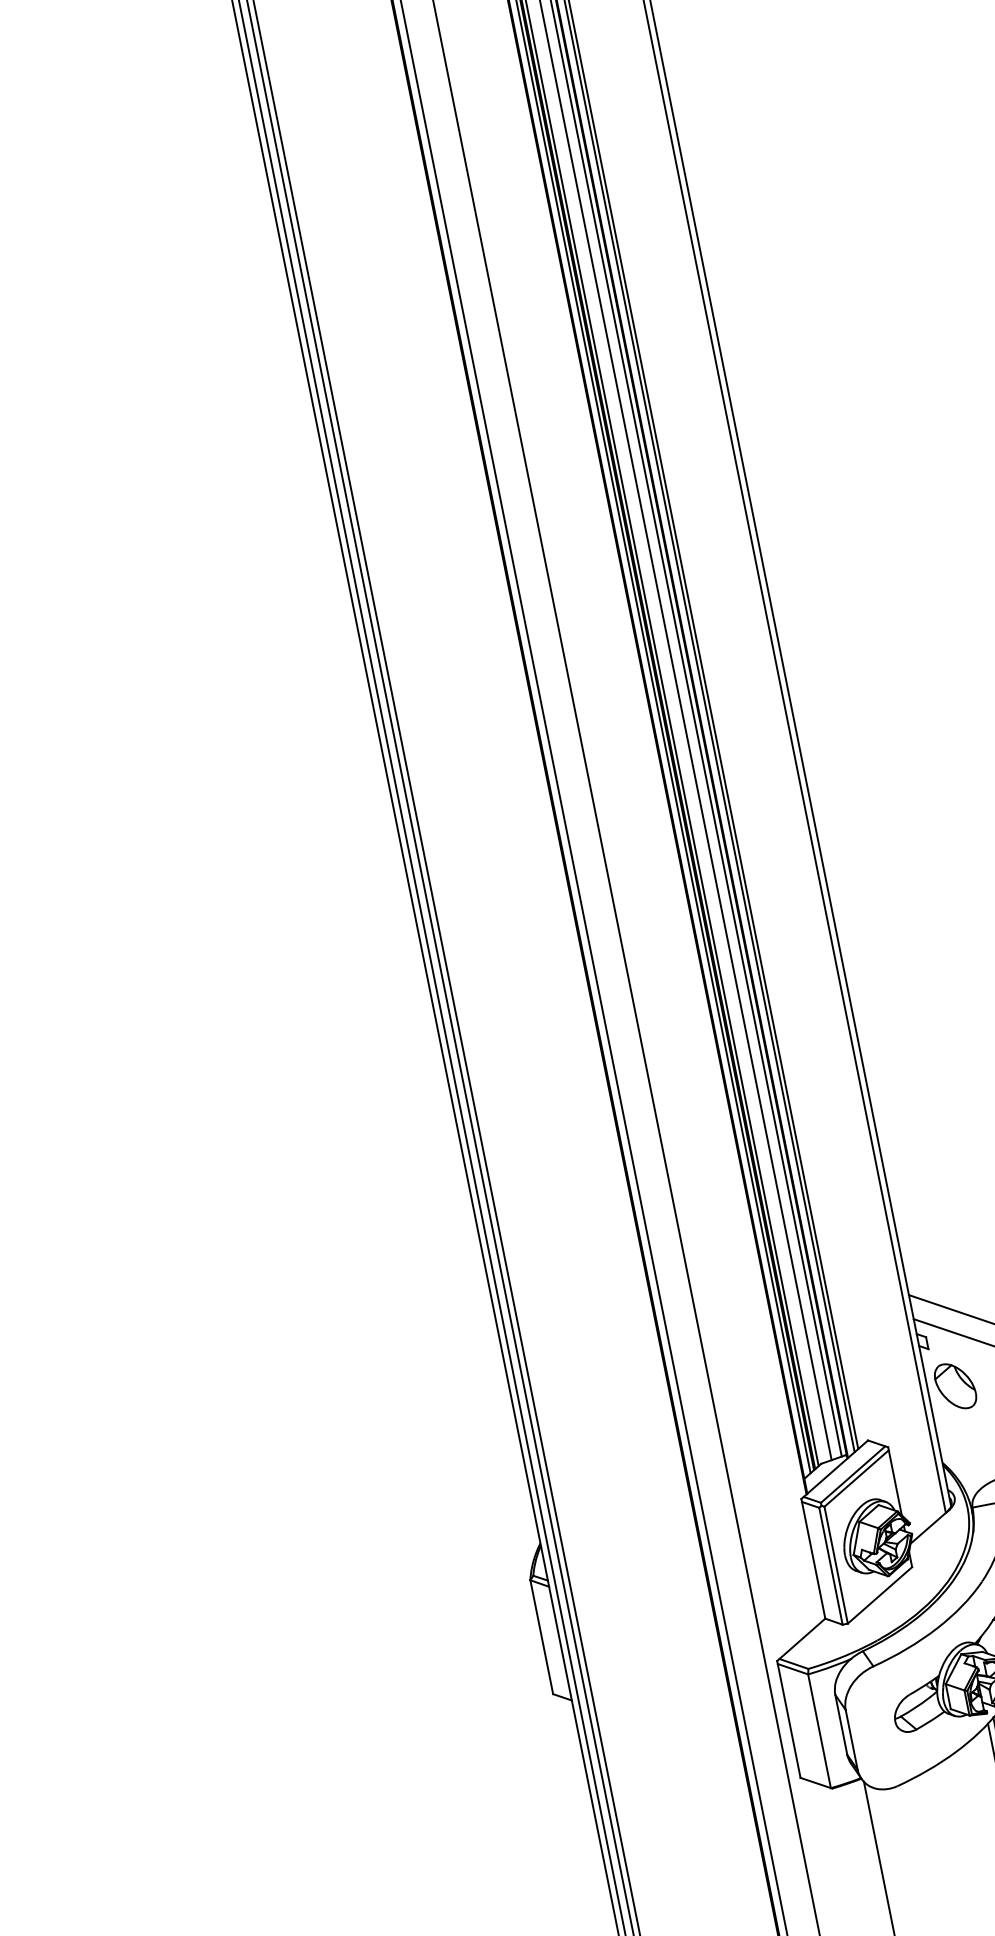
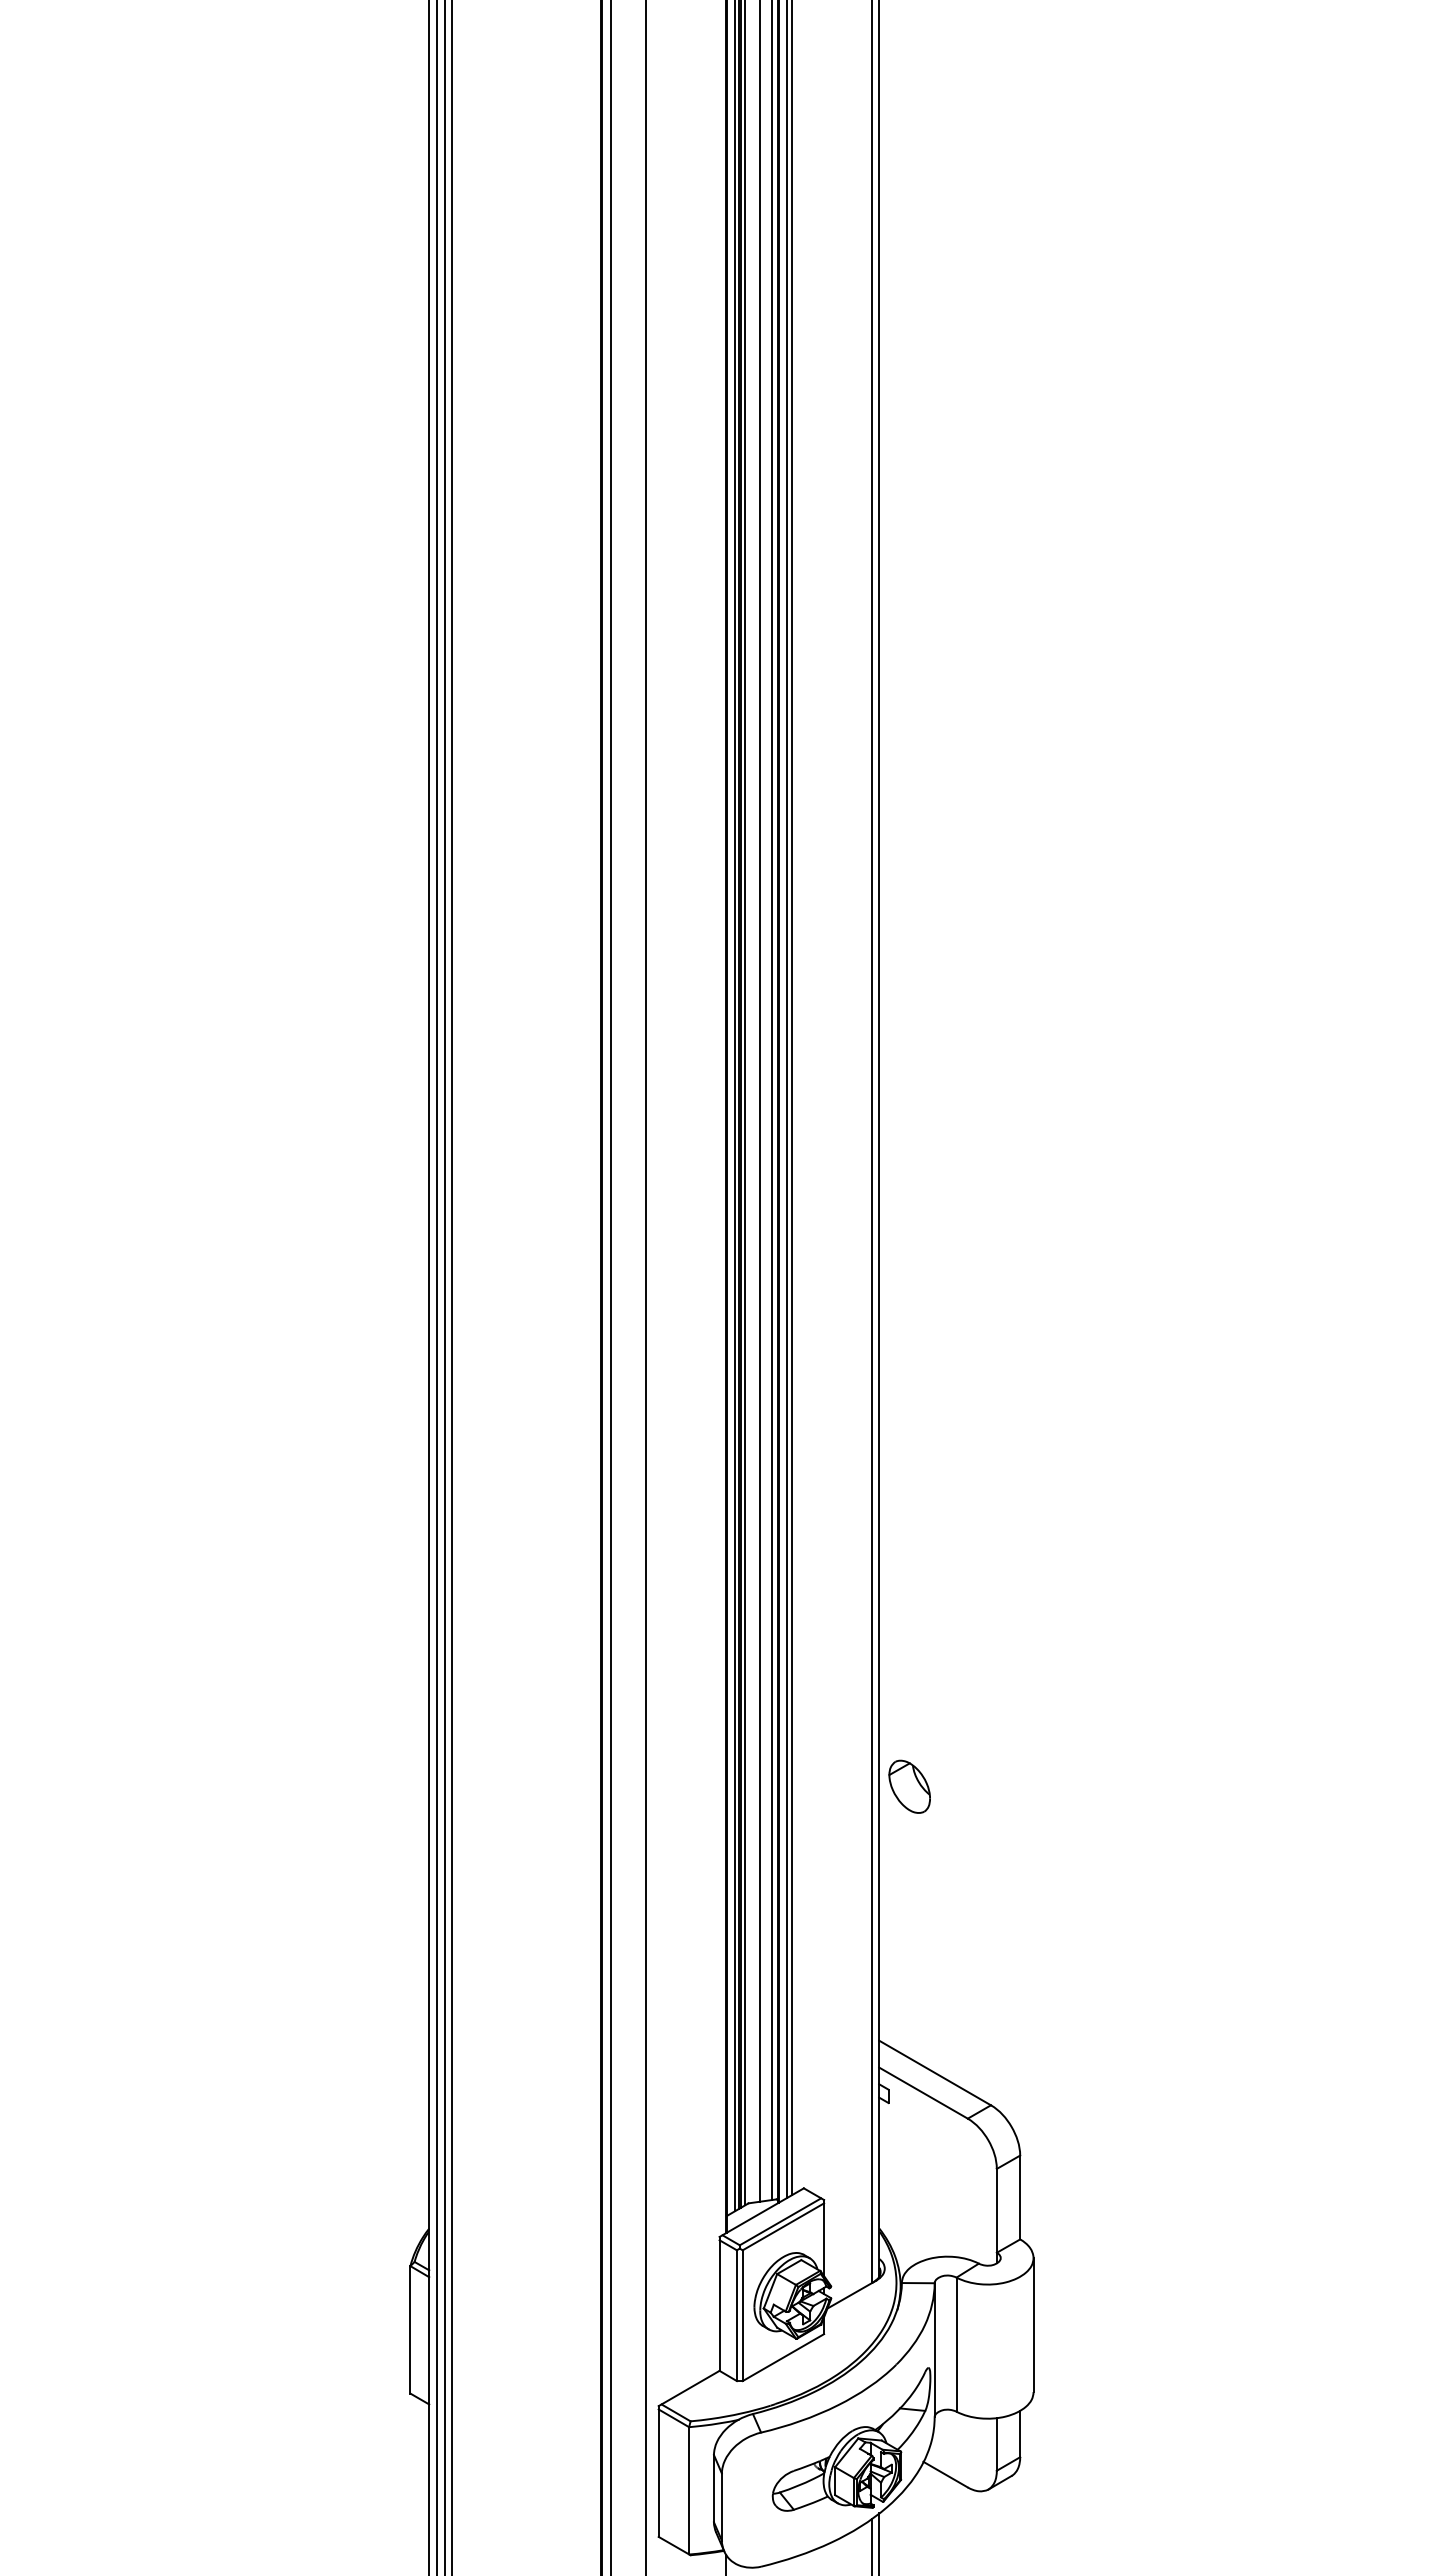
part: (955, 1386) -> (909, 1786), moved

